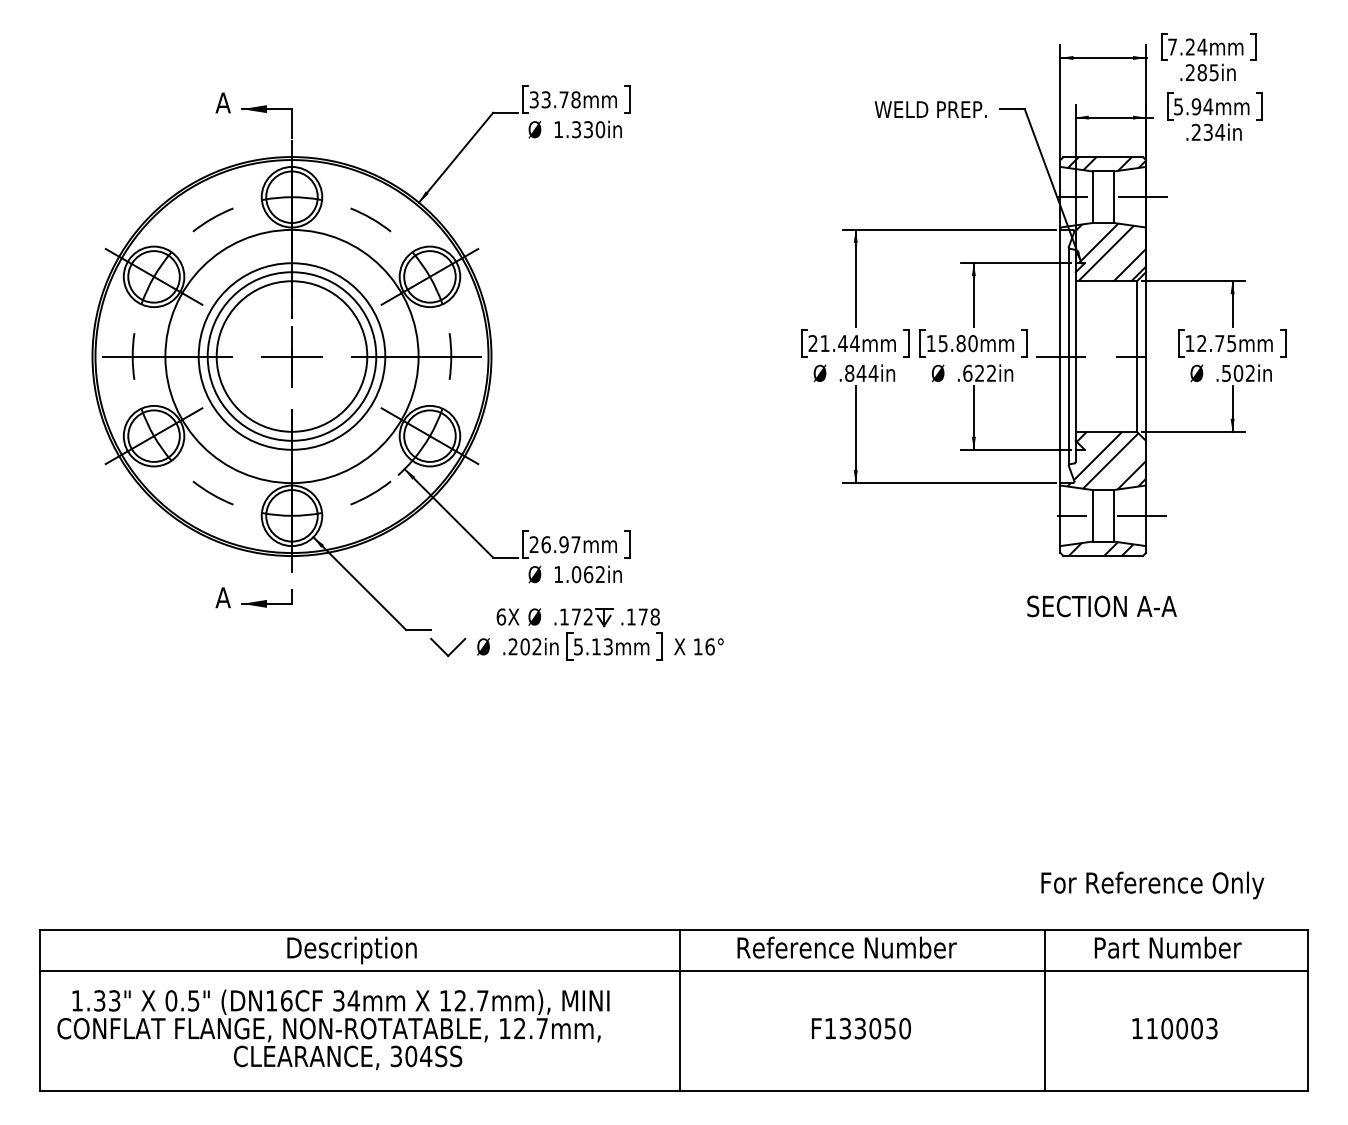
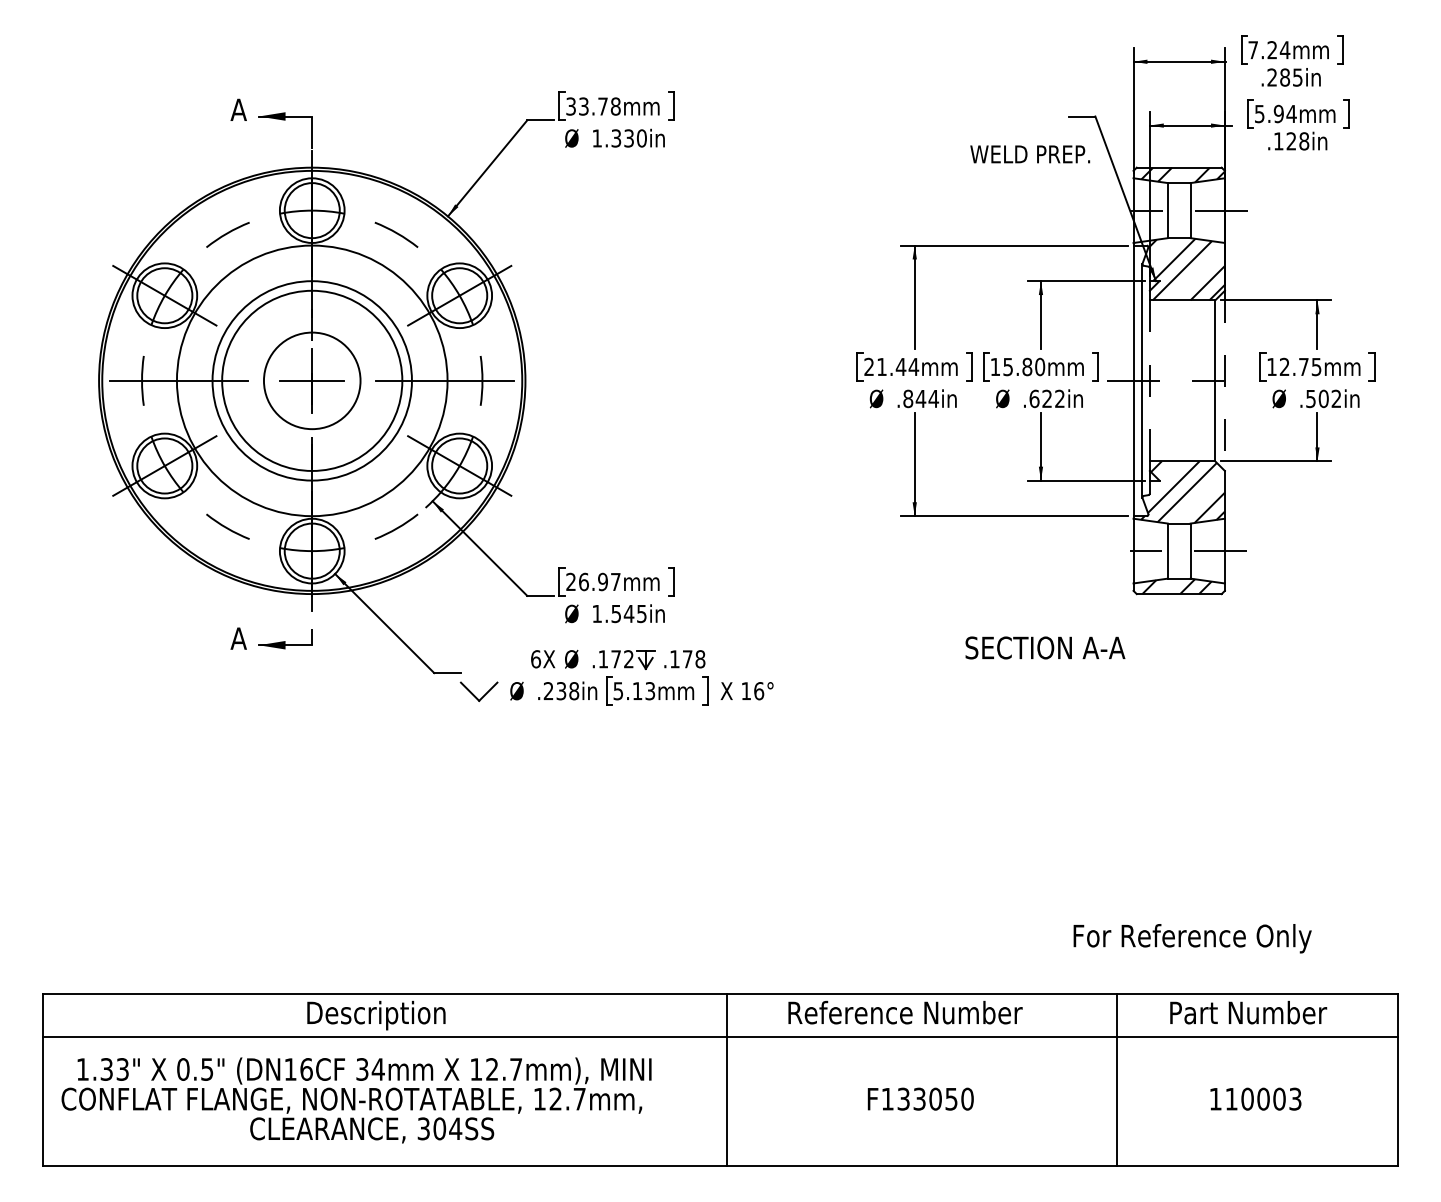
text: (930, 109) -> (1029, 154), moved
text: (1208, 131) -> (1291, 140), .234in -> .128in
circle: (291, 356) -> (311, 380), size x0.6
line: (1075, 357) -> (1149, 381), solid -> dashed
line: (1145, 357) -> (1224, 381), solid -> dashed
text: (587, 574) -> (628, 613), 1.062in -> 1.545in
text: (1101, 606) -> (1044, 648), moved
text: (530, 646) -> (567, 690), .202in -> .238in
text: (1152, 885) -> (1192, 938), moved

